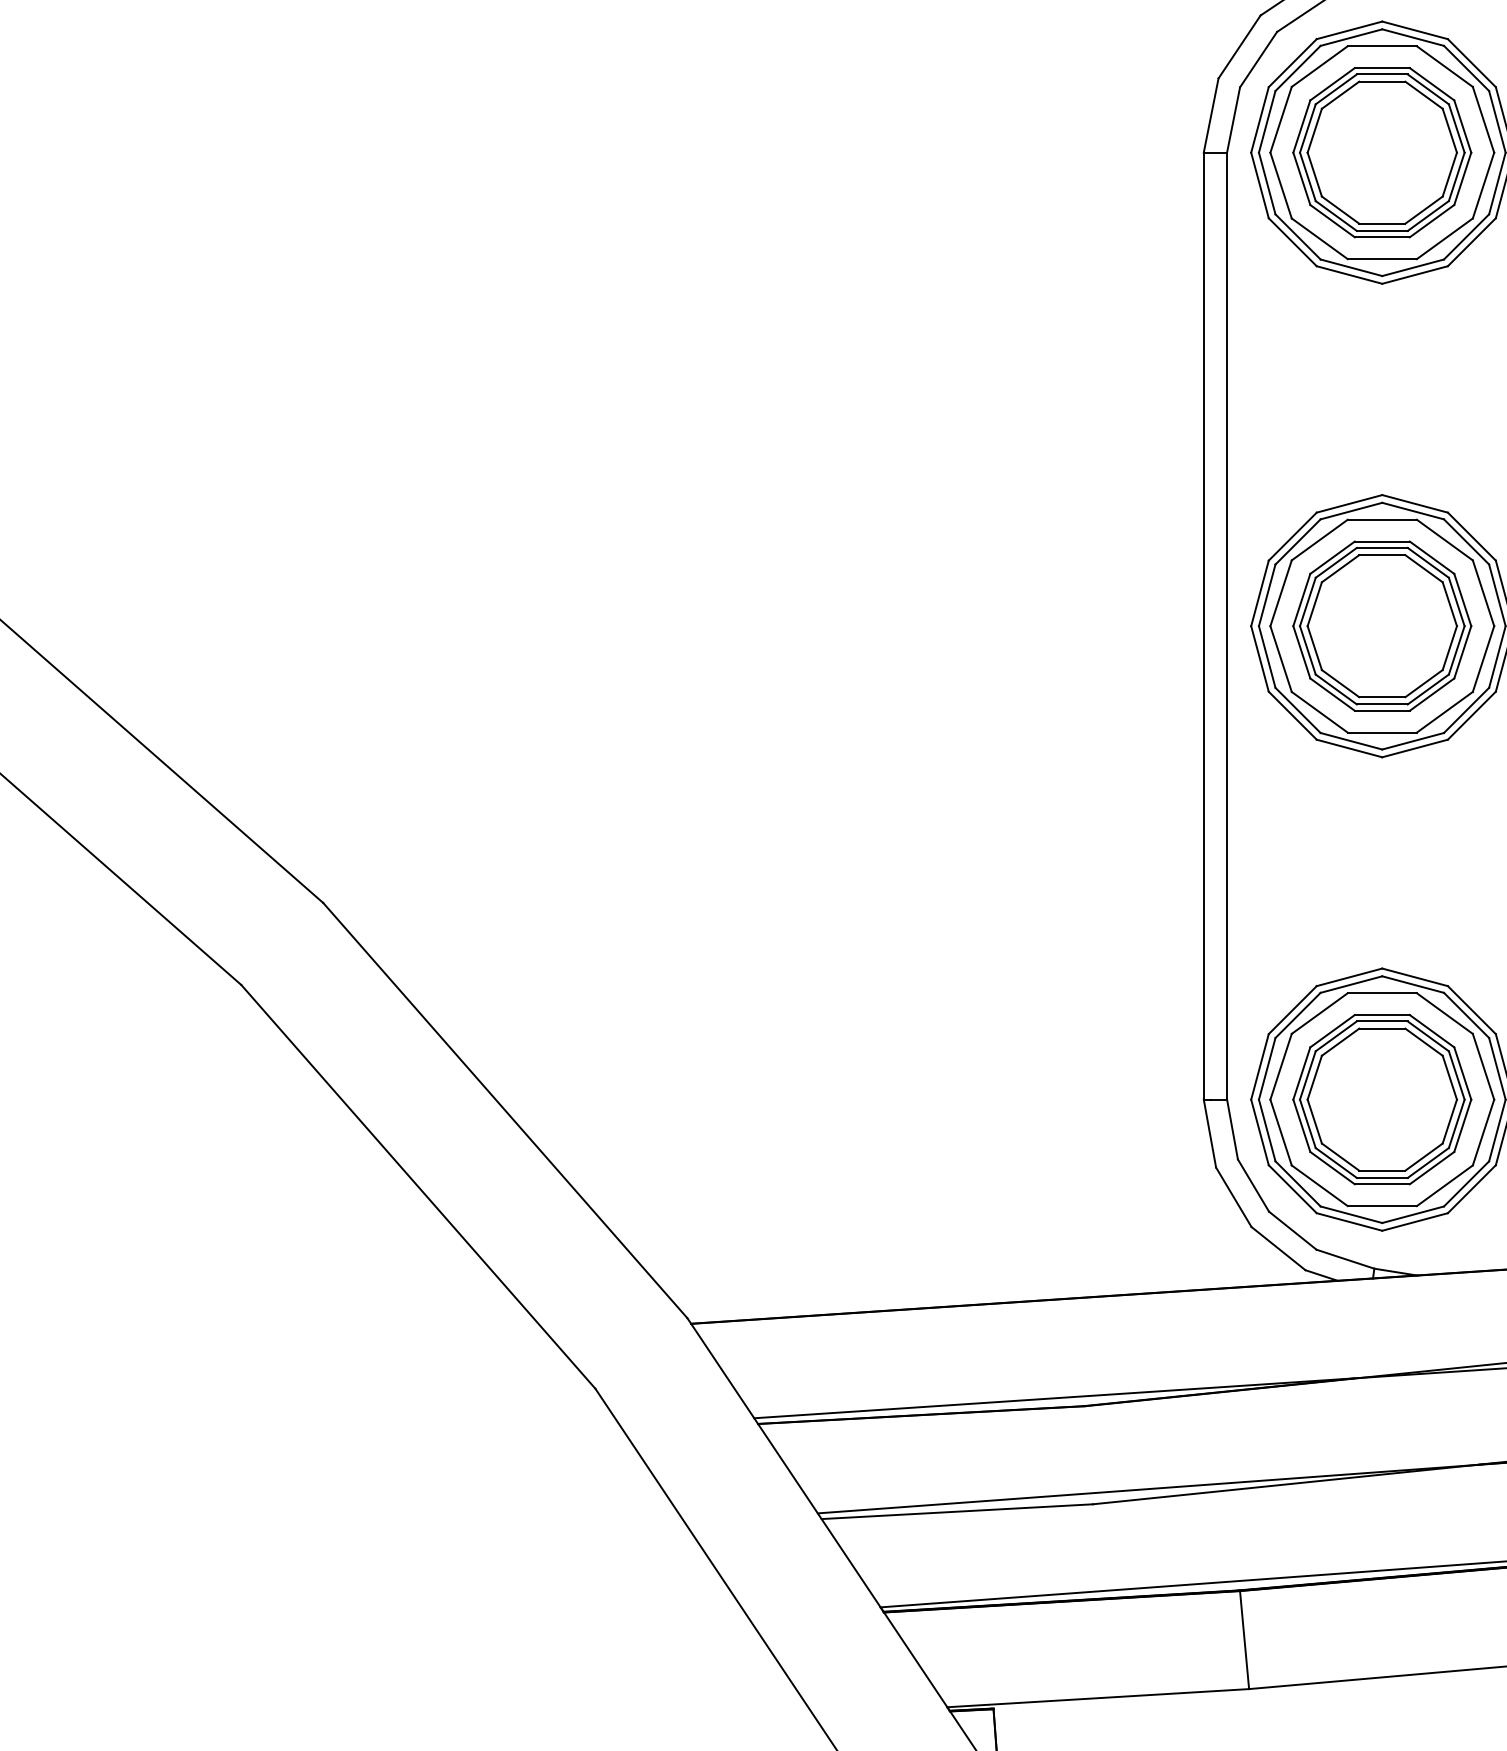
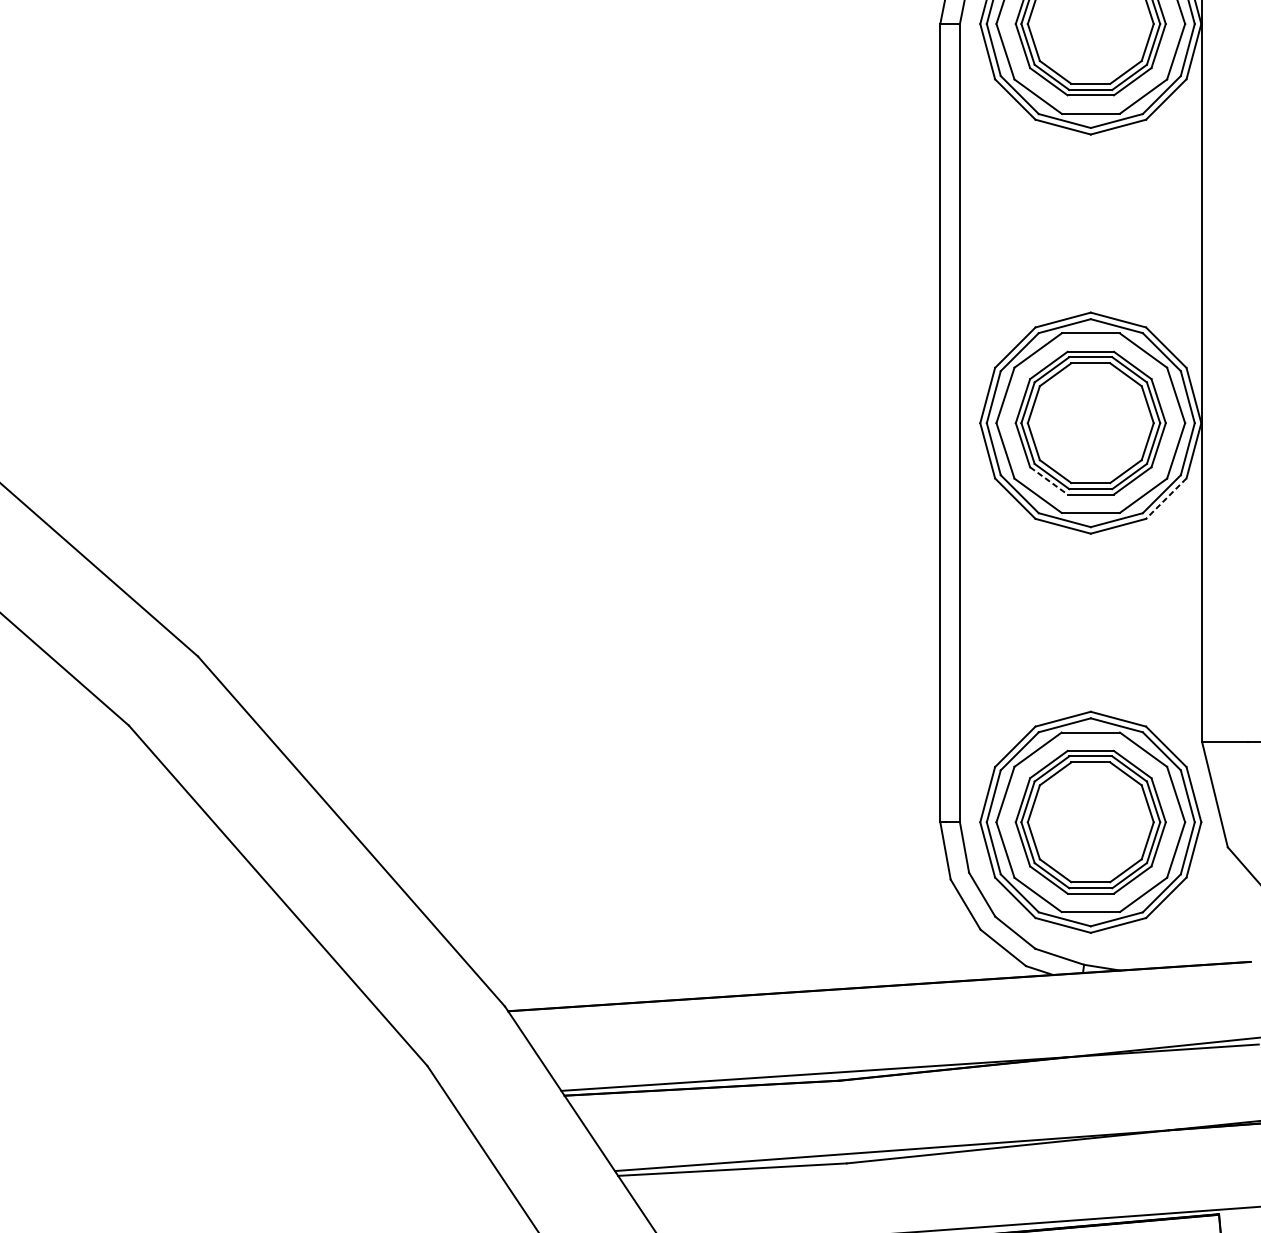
line: (1332, 694) -> (1048, 480), solid -> dashed
line: (1471, 715) -> (1165, 498), solid -> dashed

